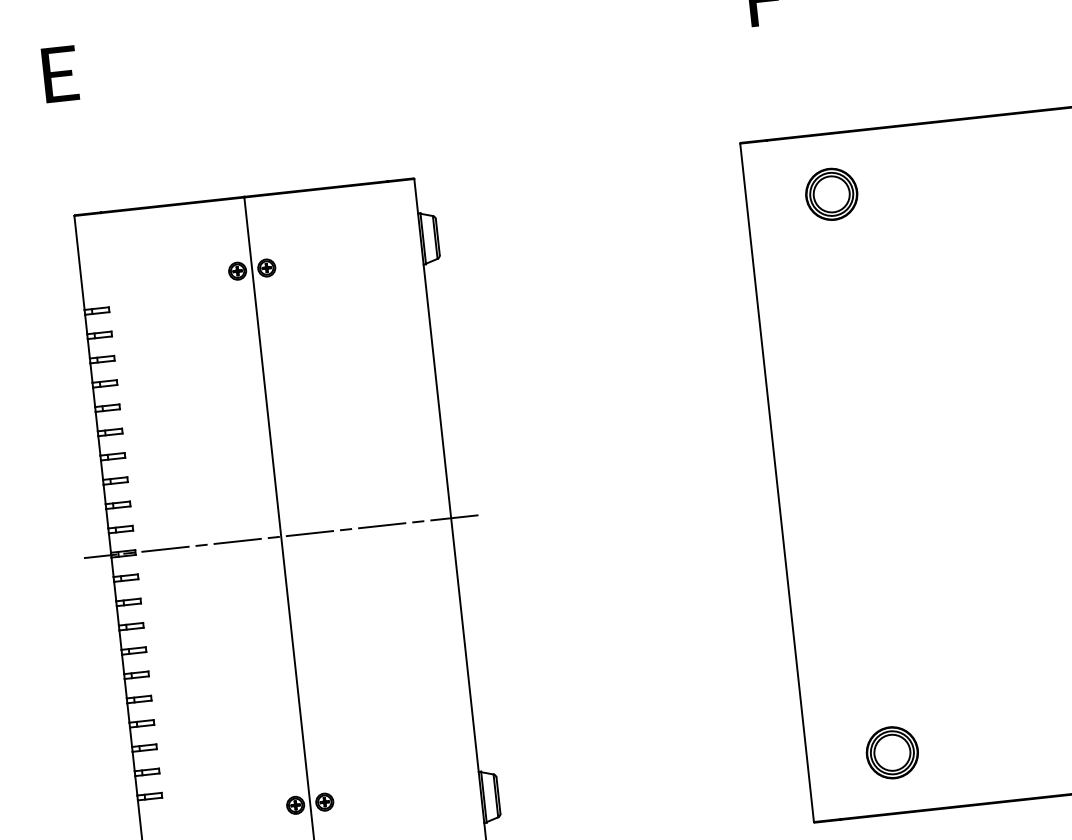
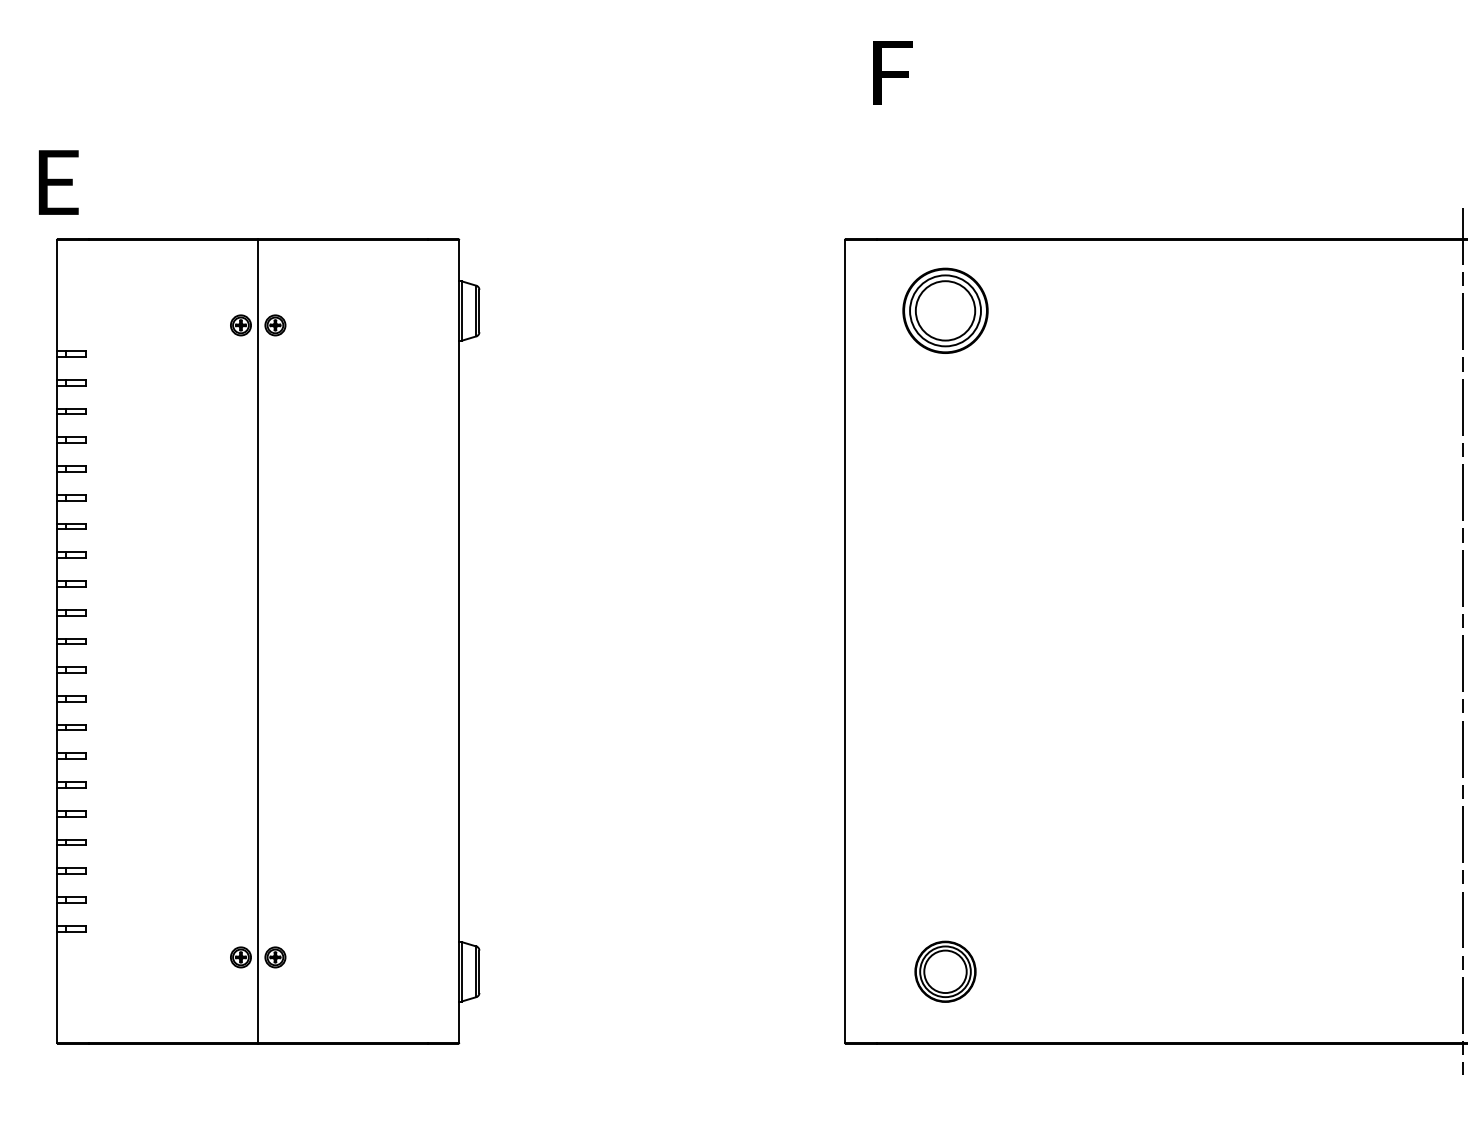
text: (60, 74) -> (58, 182), moved
part: (831, 194) -> (945, 311), size x1.4
line: (280, 536) -> (257, 641), removed

